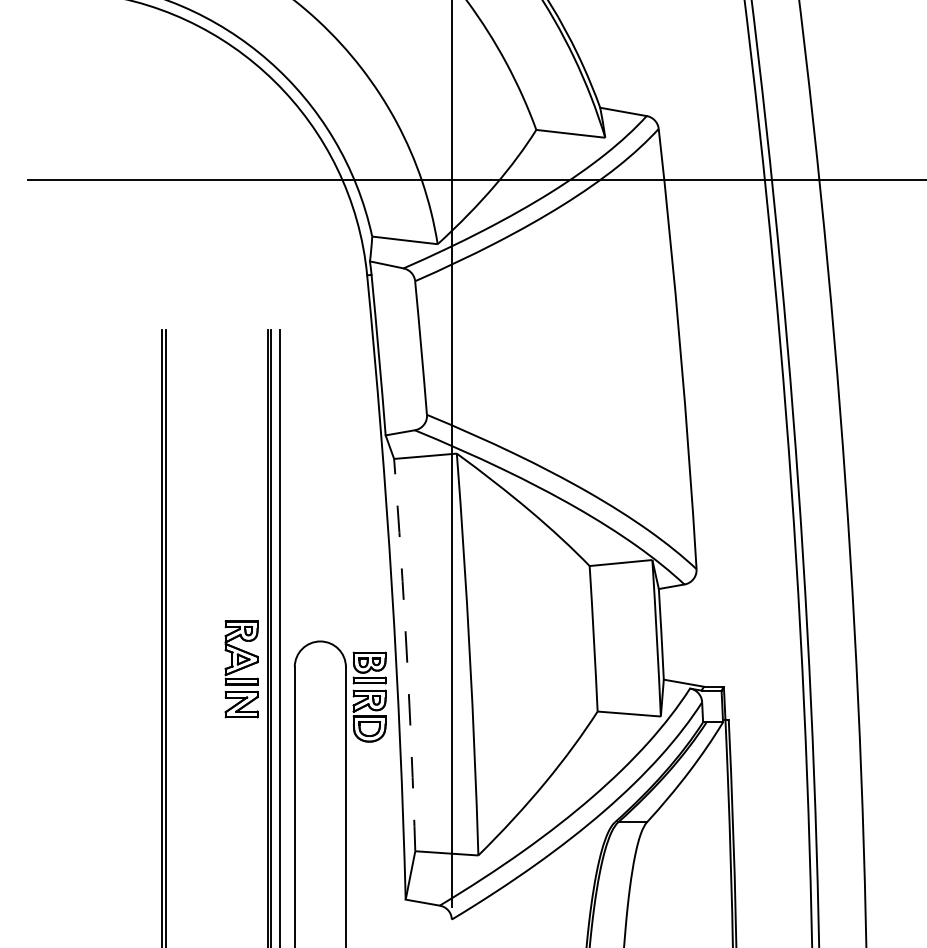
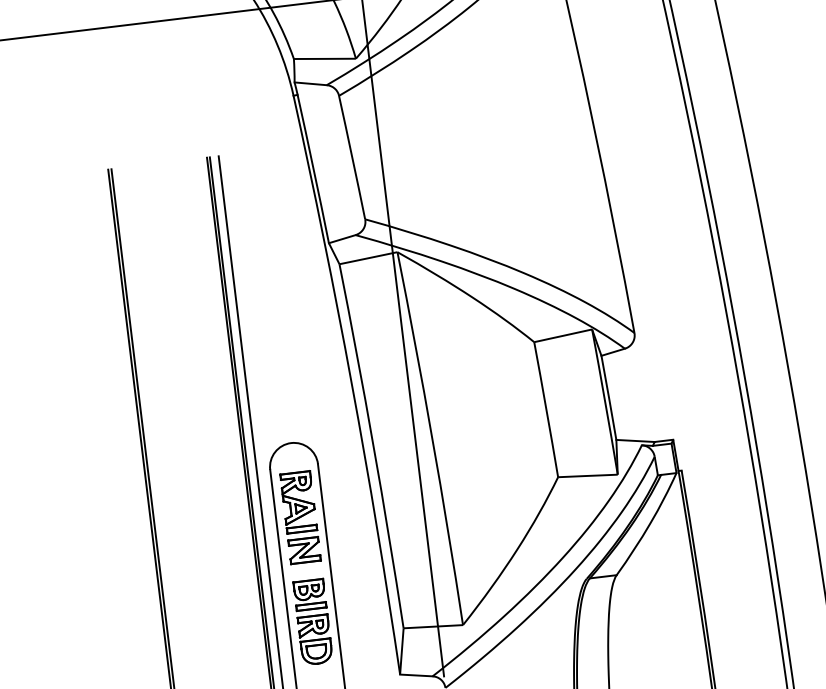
arc: (406, 654) -> (373, 445), dashed -> solid
part: (241, 669) -> (300, 517), moved
part: (369, 696) -> (312, 621), moved

